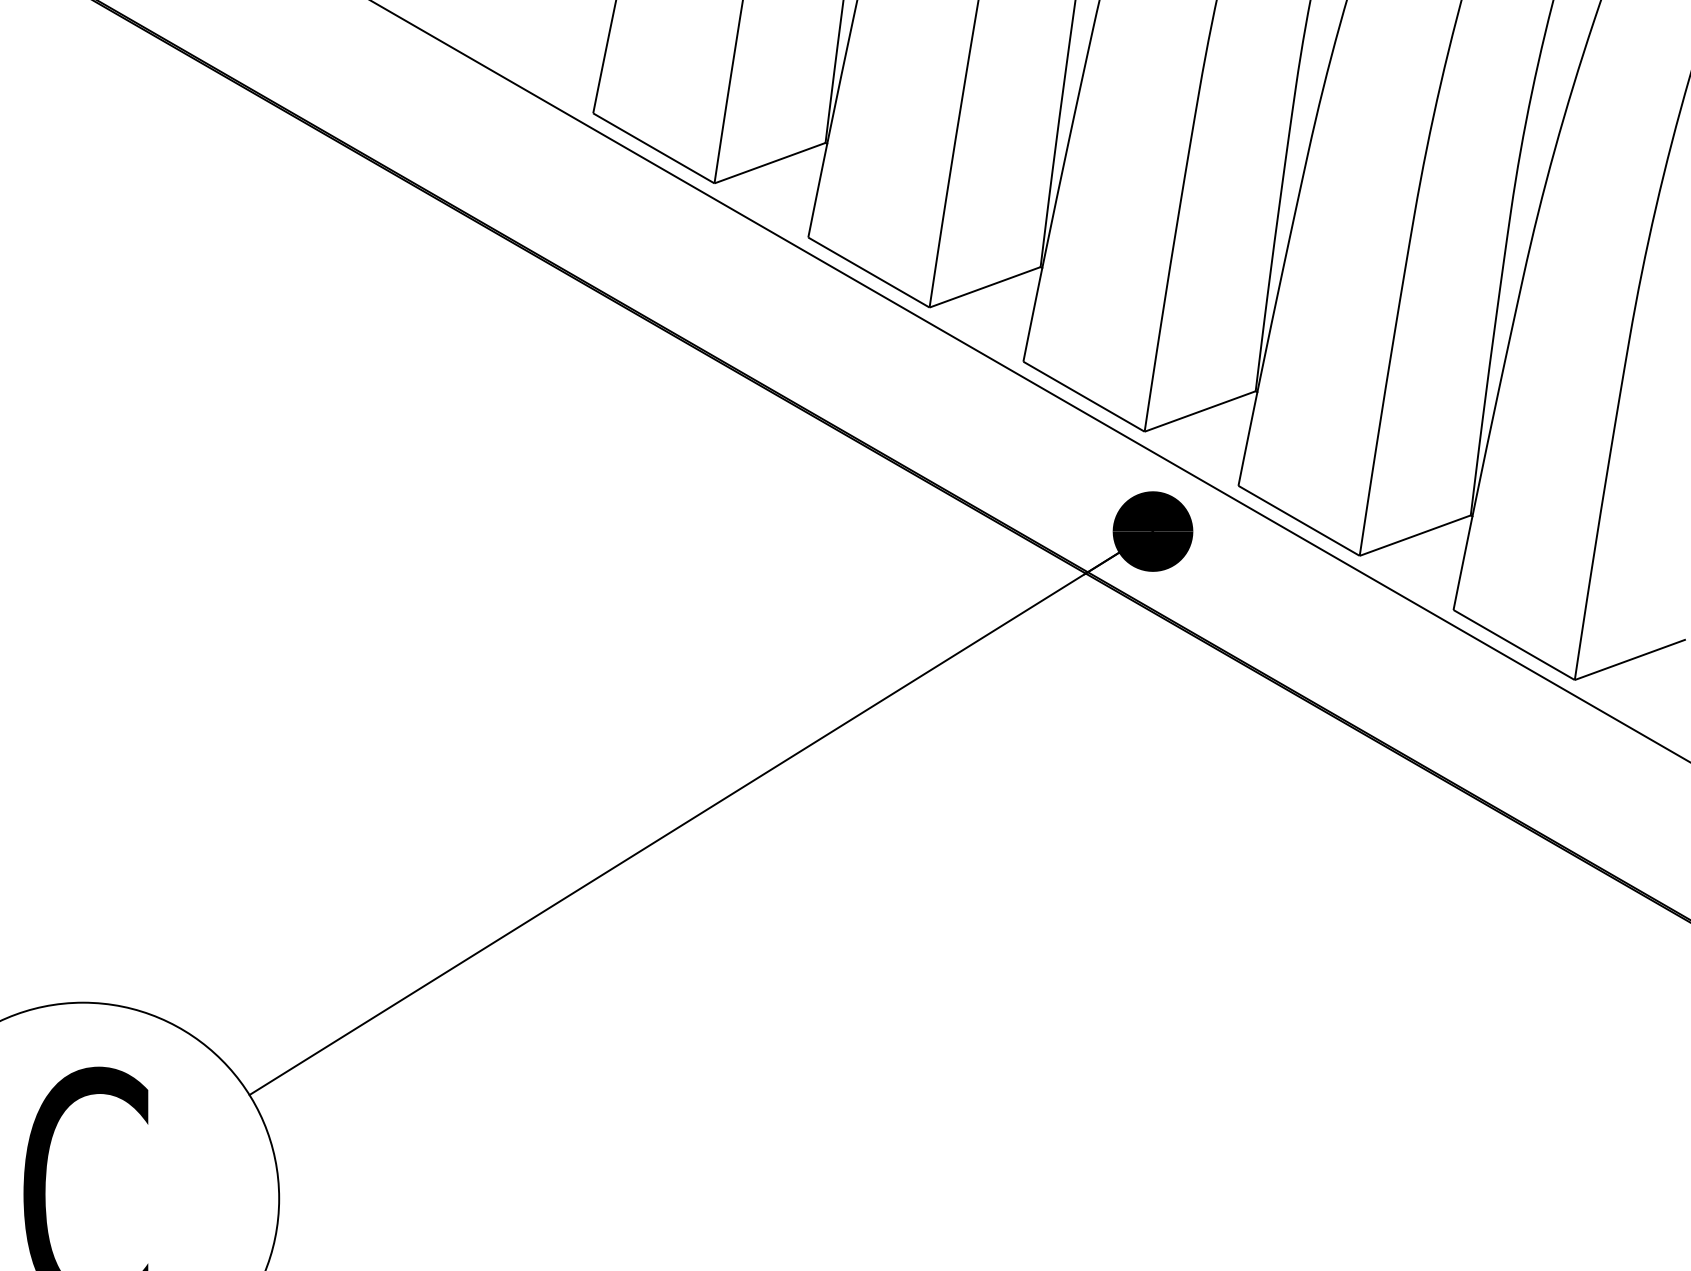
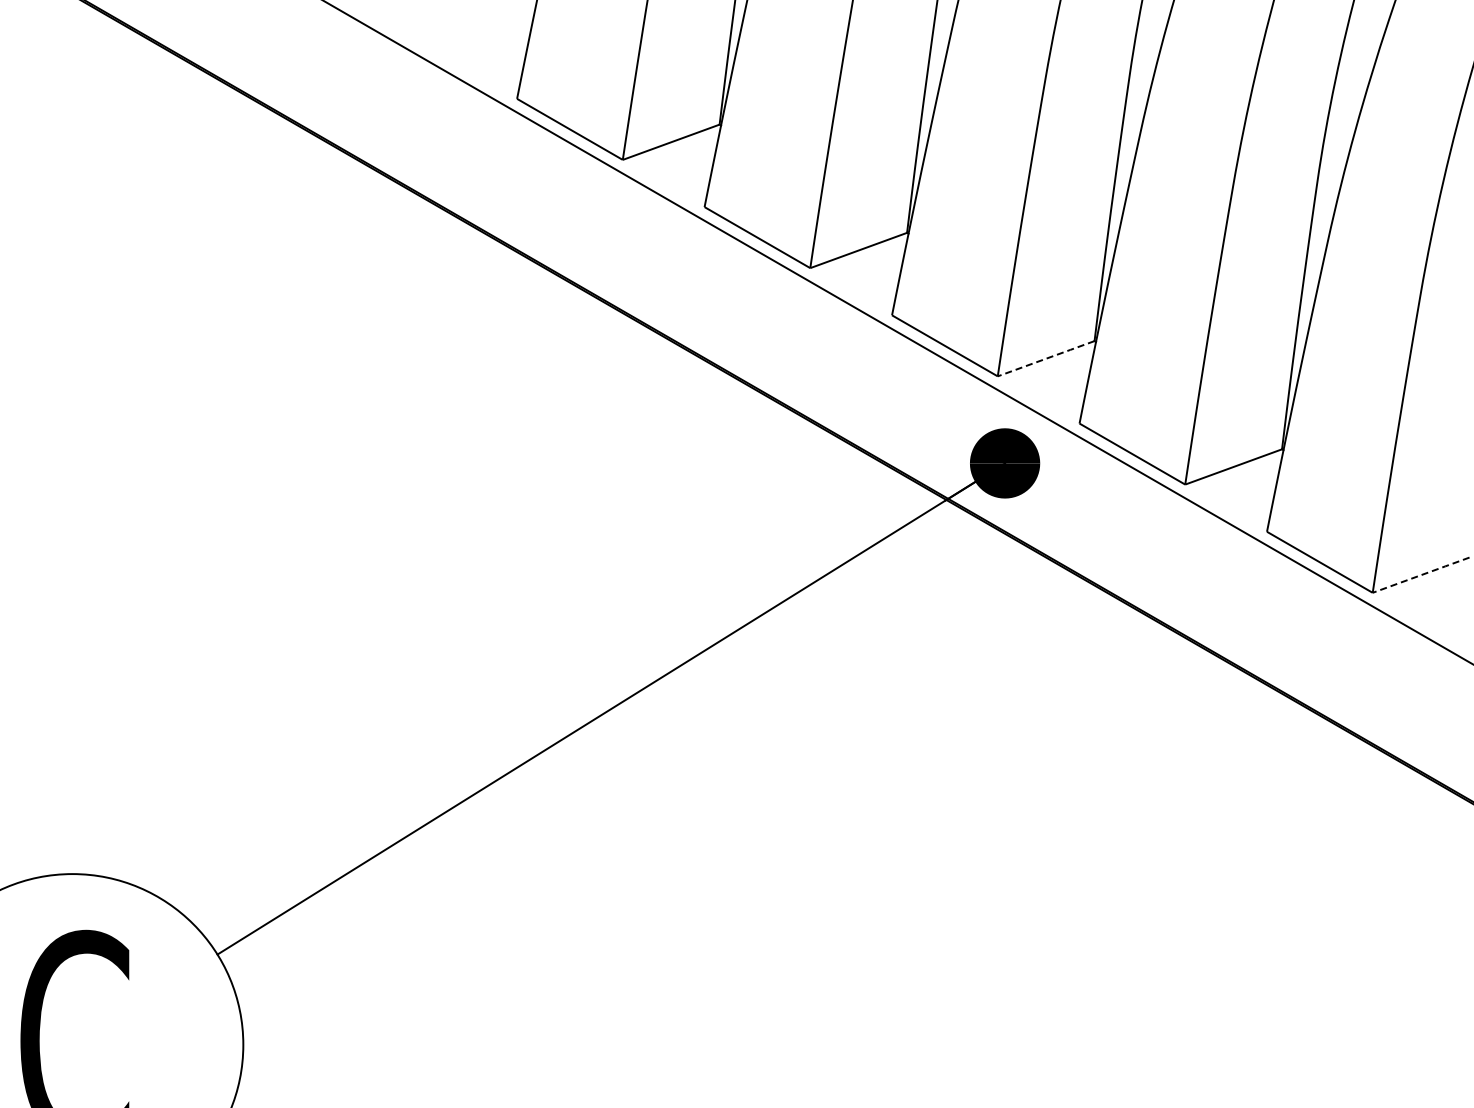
line: (1200, 411) -> (1046, 358), solid -> dashed
line: (1630, 660) -> (1421, 575), solid -> dashed

